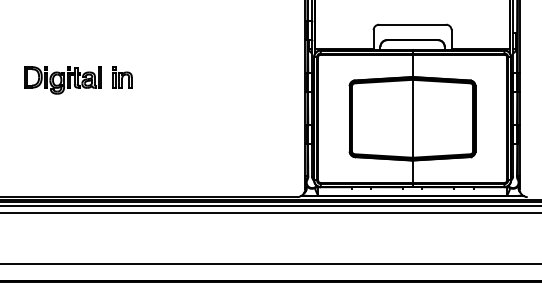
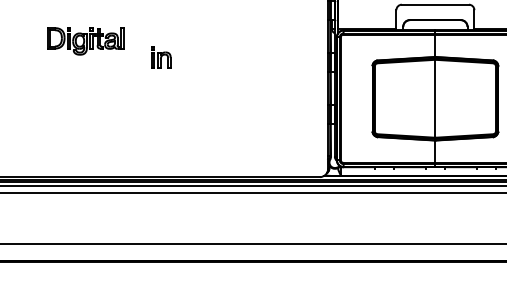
part: (122, 77) -> (161, 57), moved
part: (62, 80) -> (85, 41), moved

